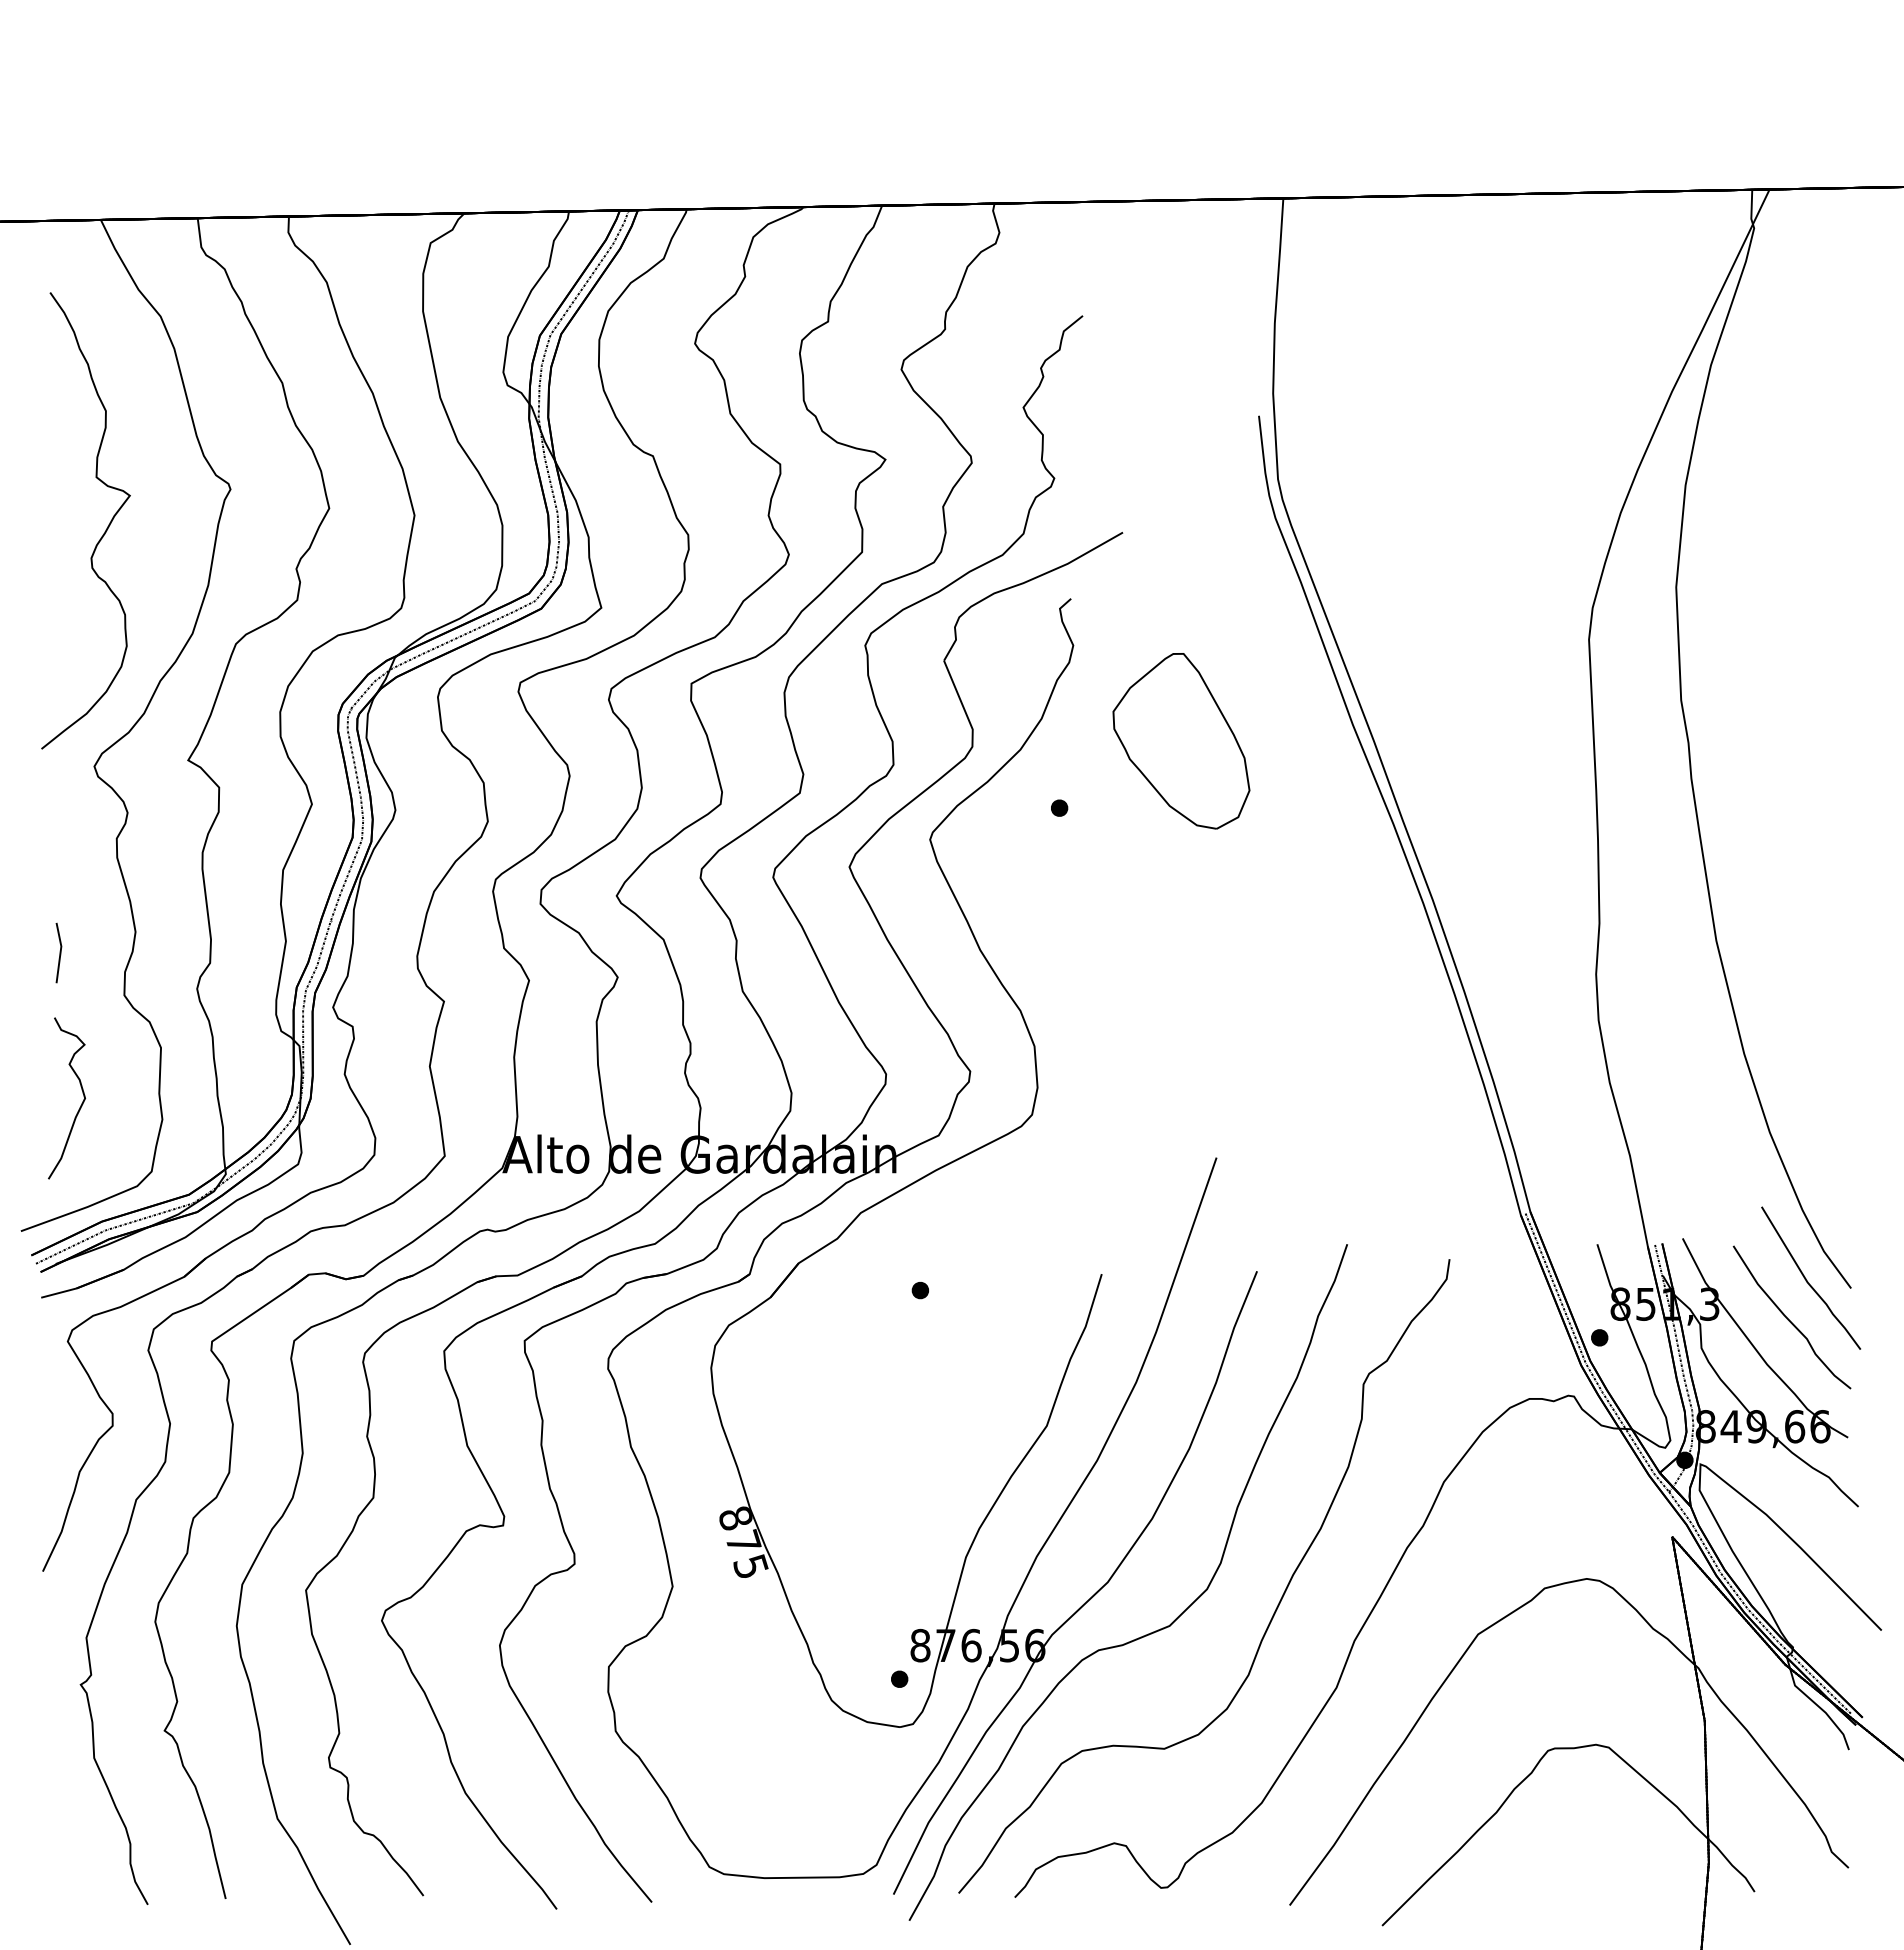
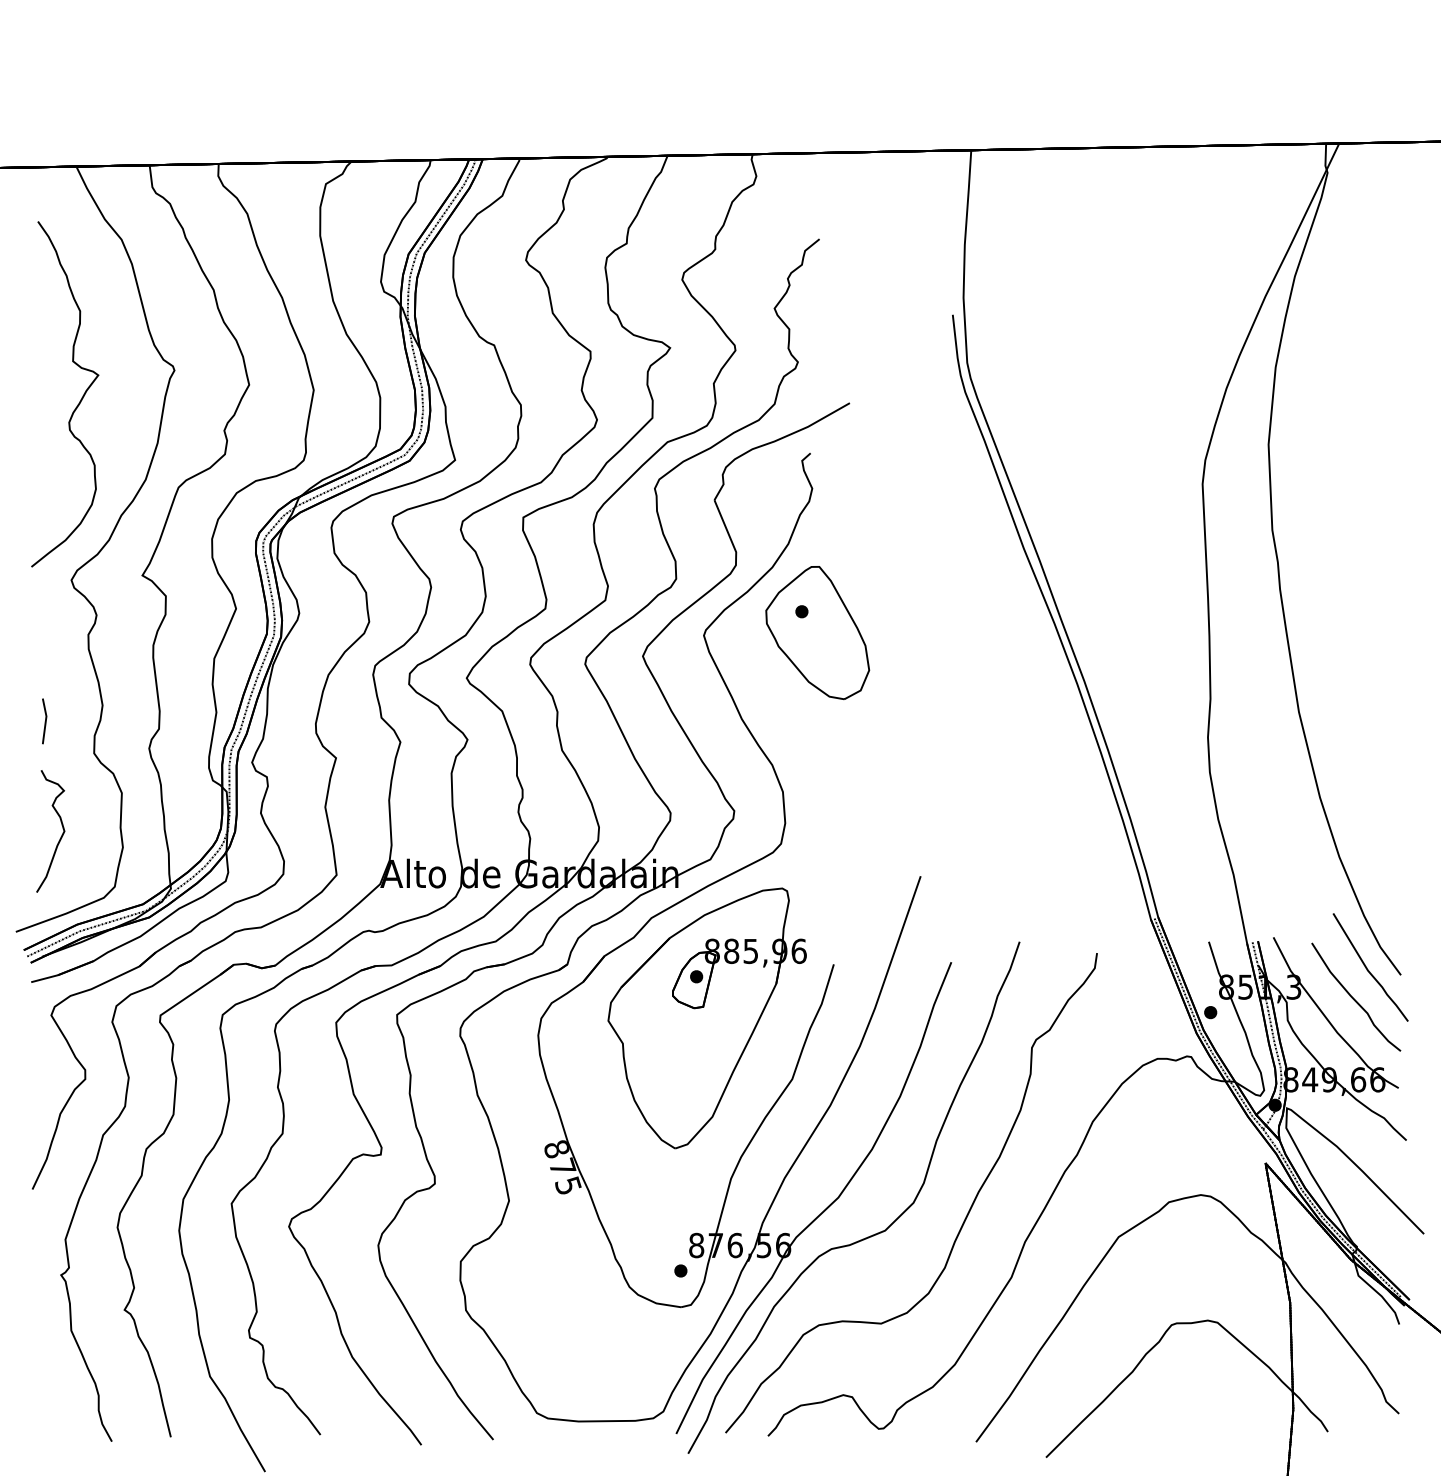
part: (1181, 741) -> (817, 633), moved
part: (934, 1345) -> (707, 1018), added

